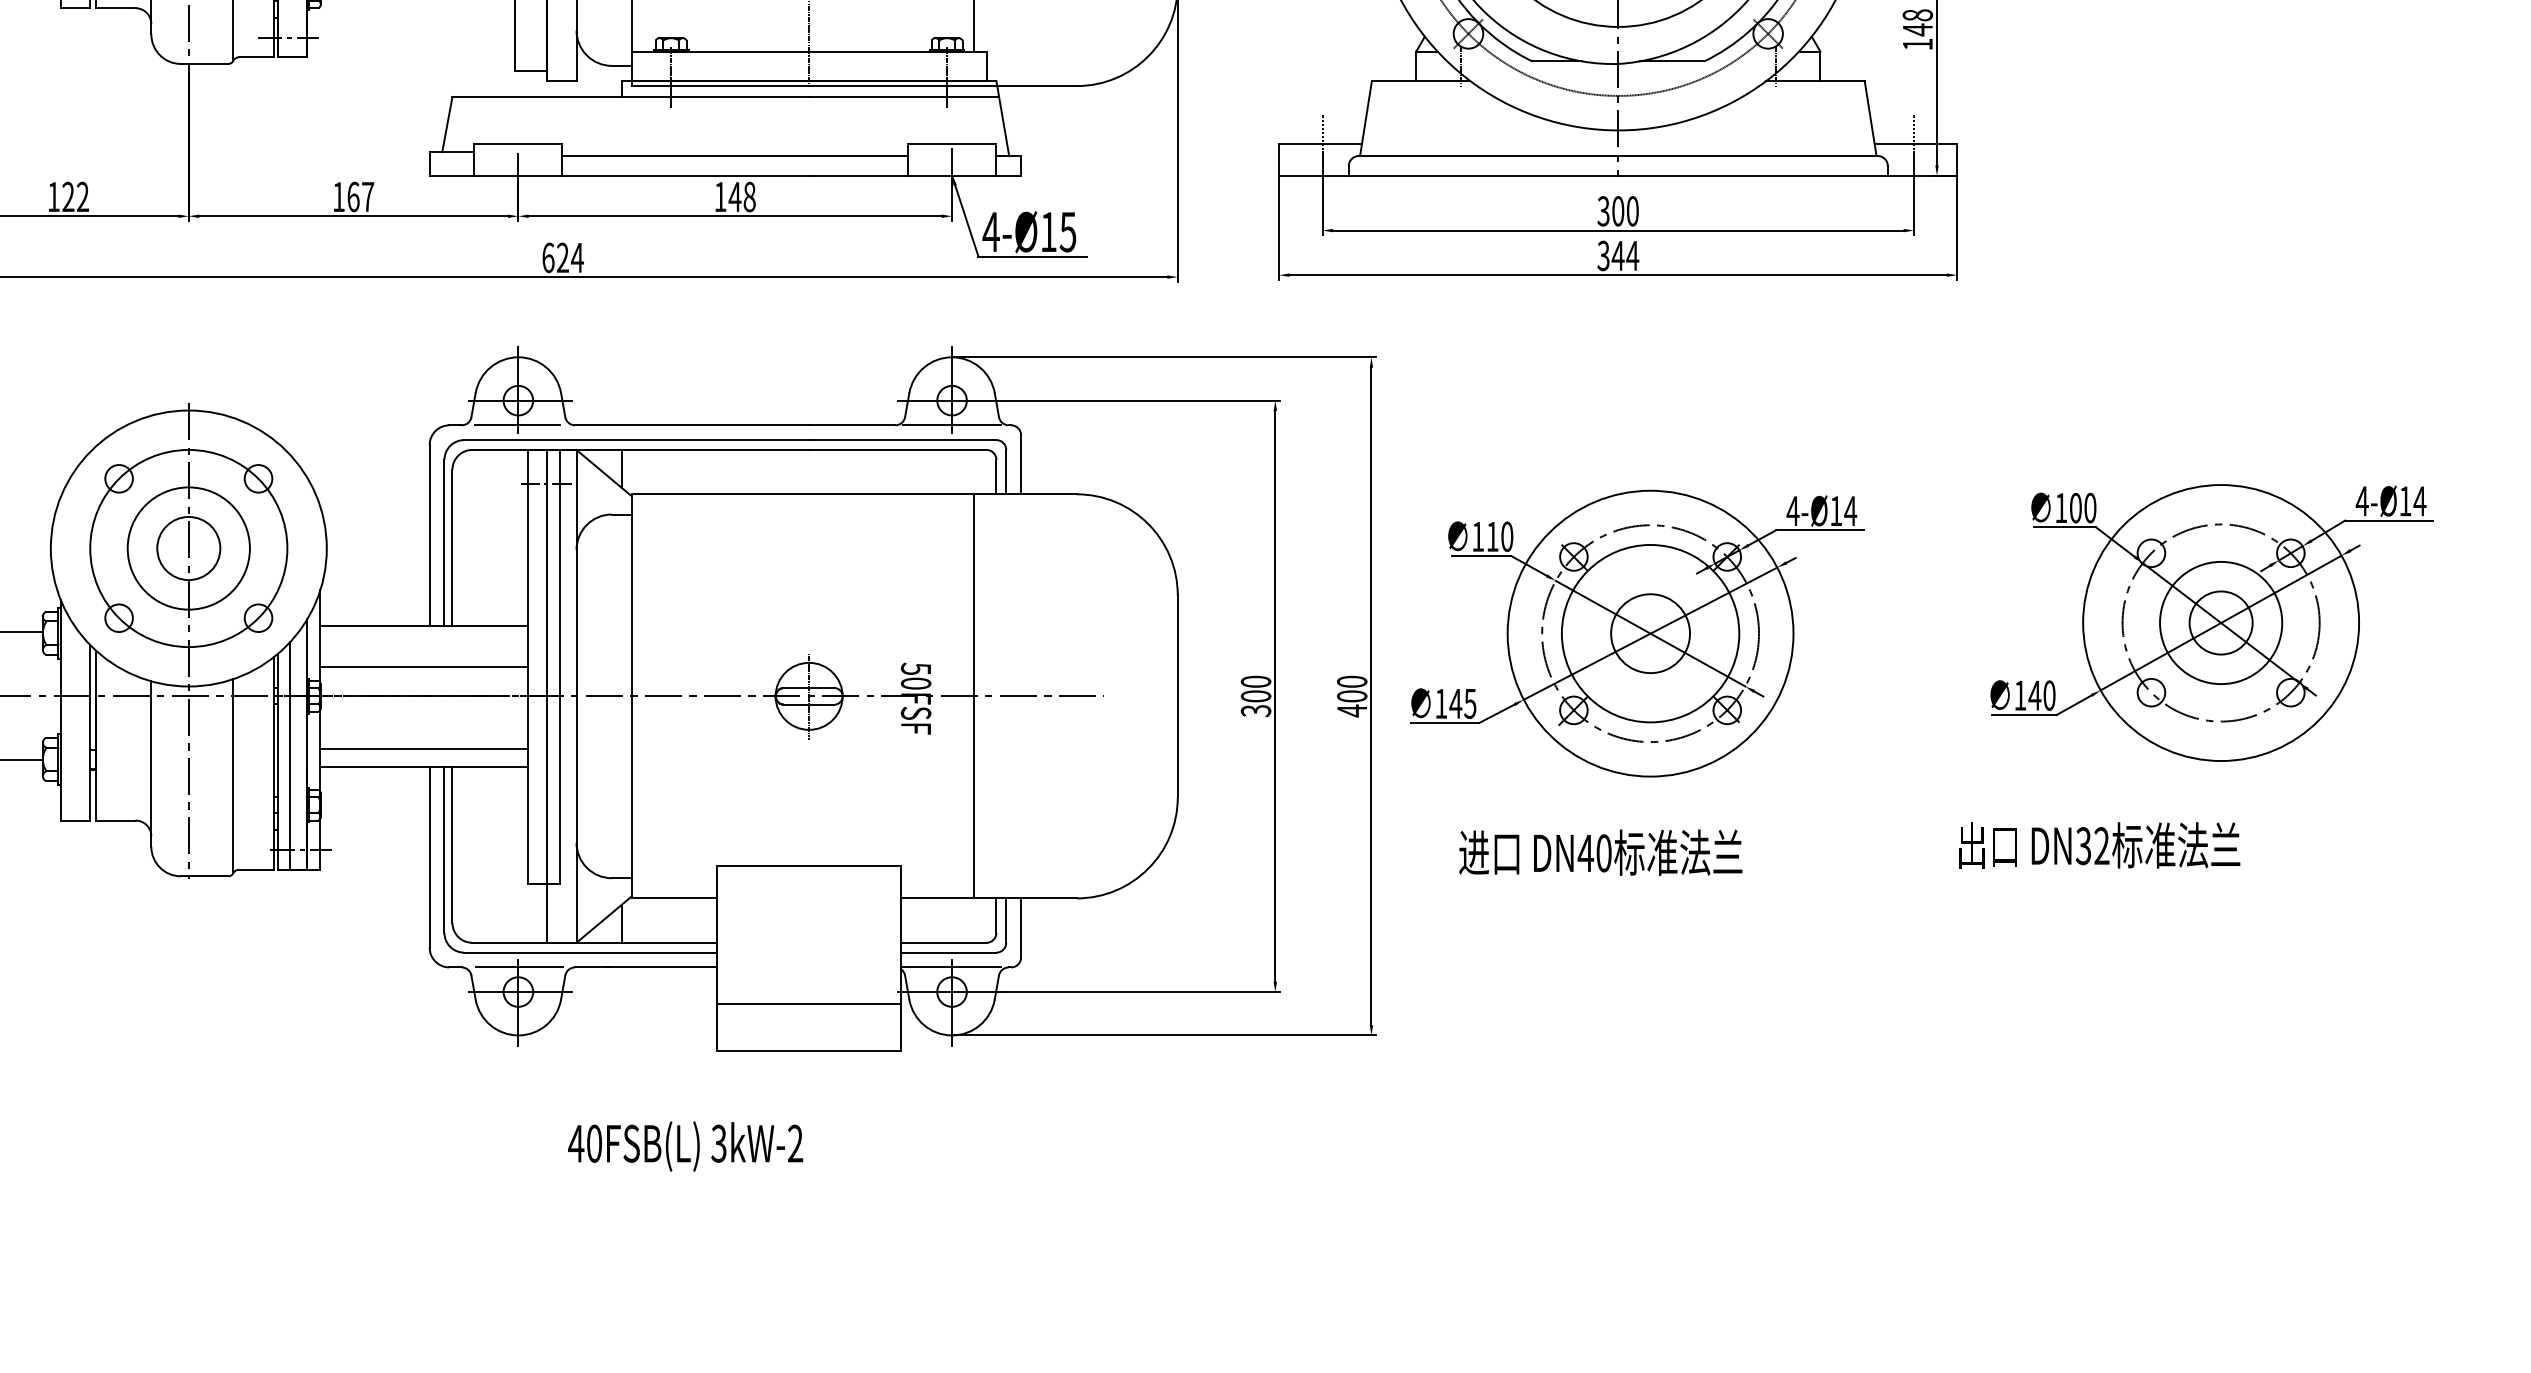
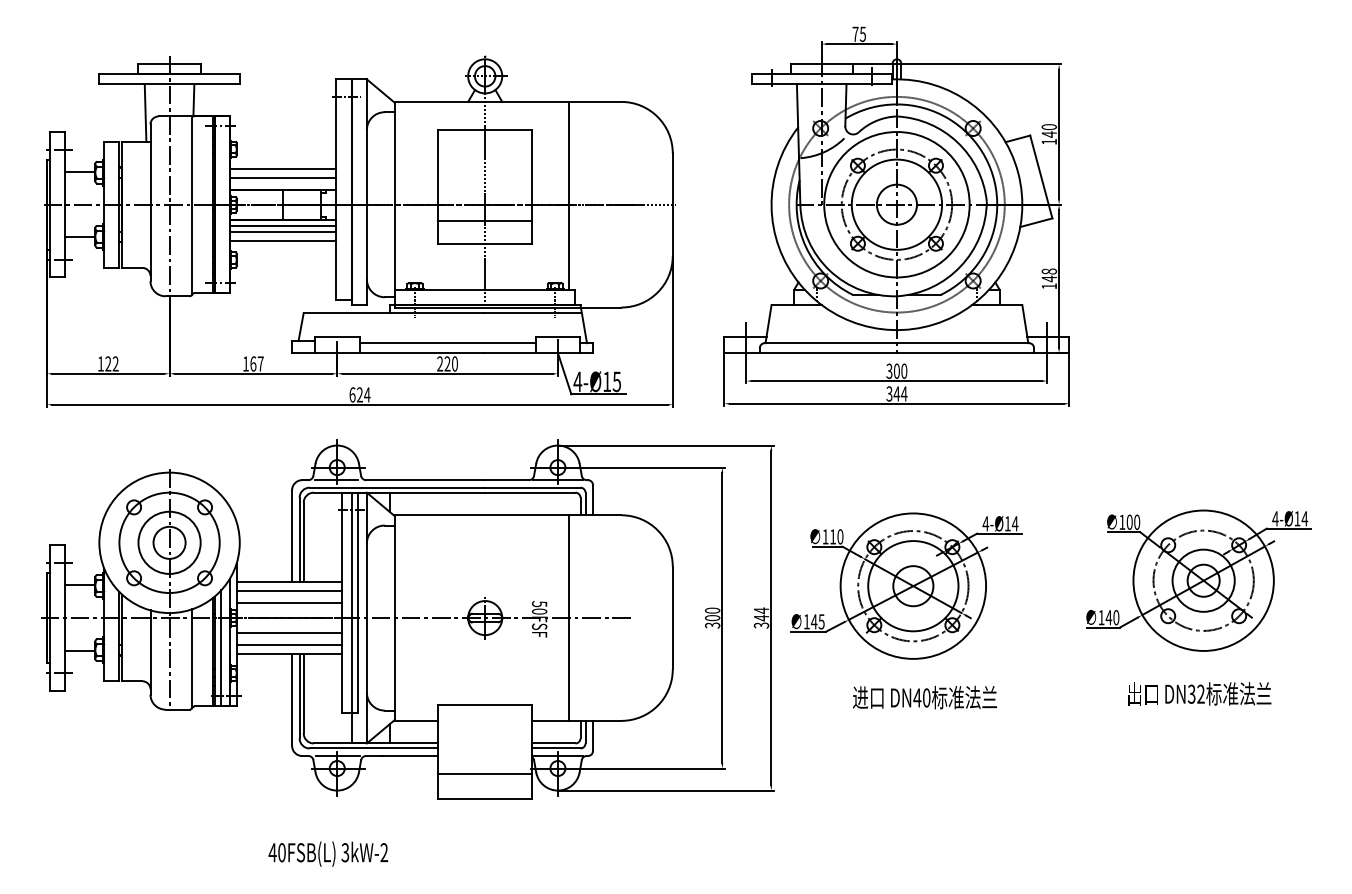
text: (735, 196) -> (447, 363), 148 -> 220
line: (424, 644) -> (289, 591), added
text: (1352, 695) -> (761, 617), 400 -> 344
line: (424, 726) -> (289, 633), added
text: (2098, 844) -> (1199, 693), moved
text: (1599, 852) -> (924, 697), moved
text: (685, 1145) -> (328, 853), moved

